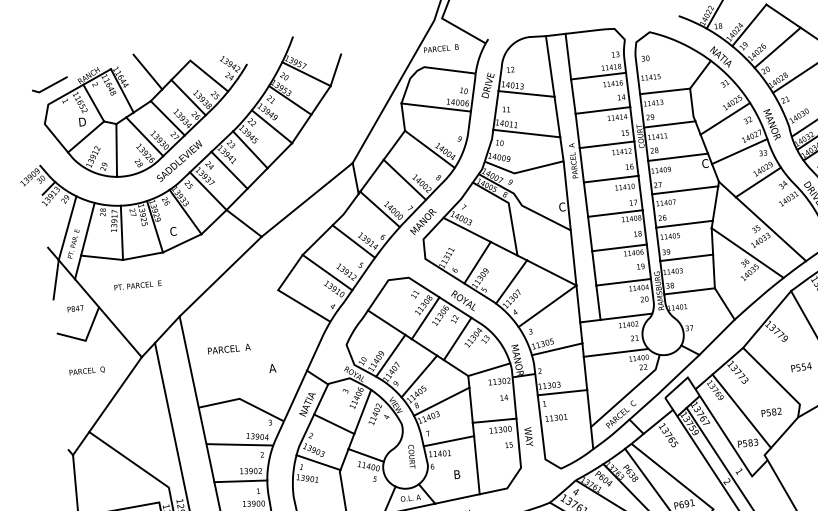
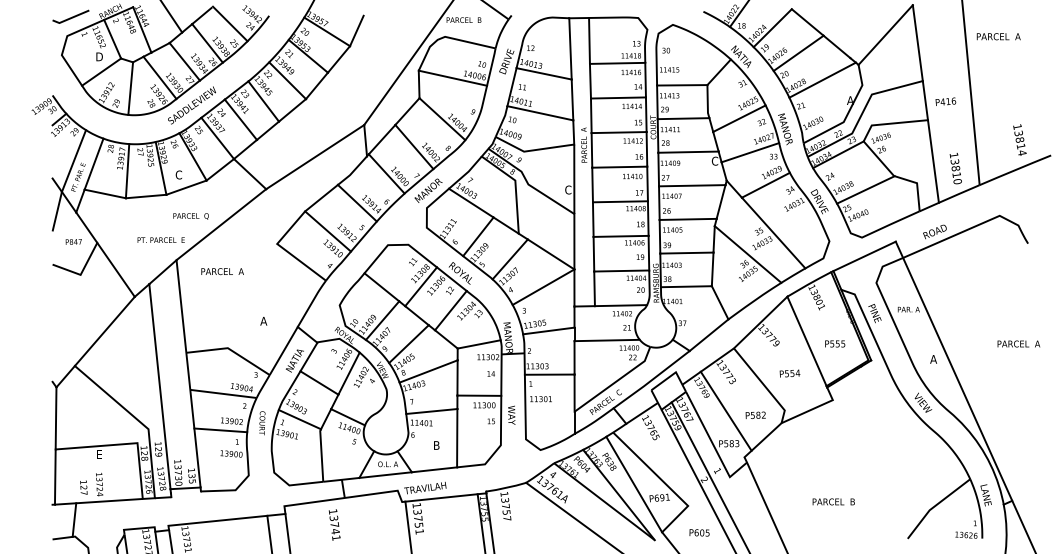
text: (137, 284) -> (160, 239), moved
text: (229, 348) -> (222, 271), moved
text: (86, 371) -> (190, 216), moved
text: (412, 457) -> (262, 423), moved

